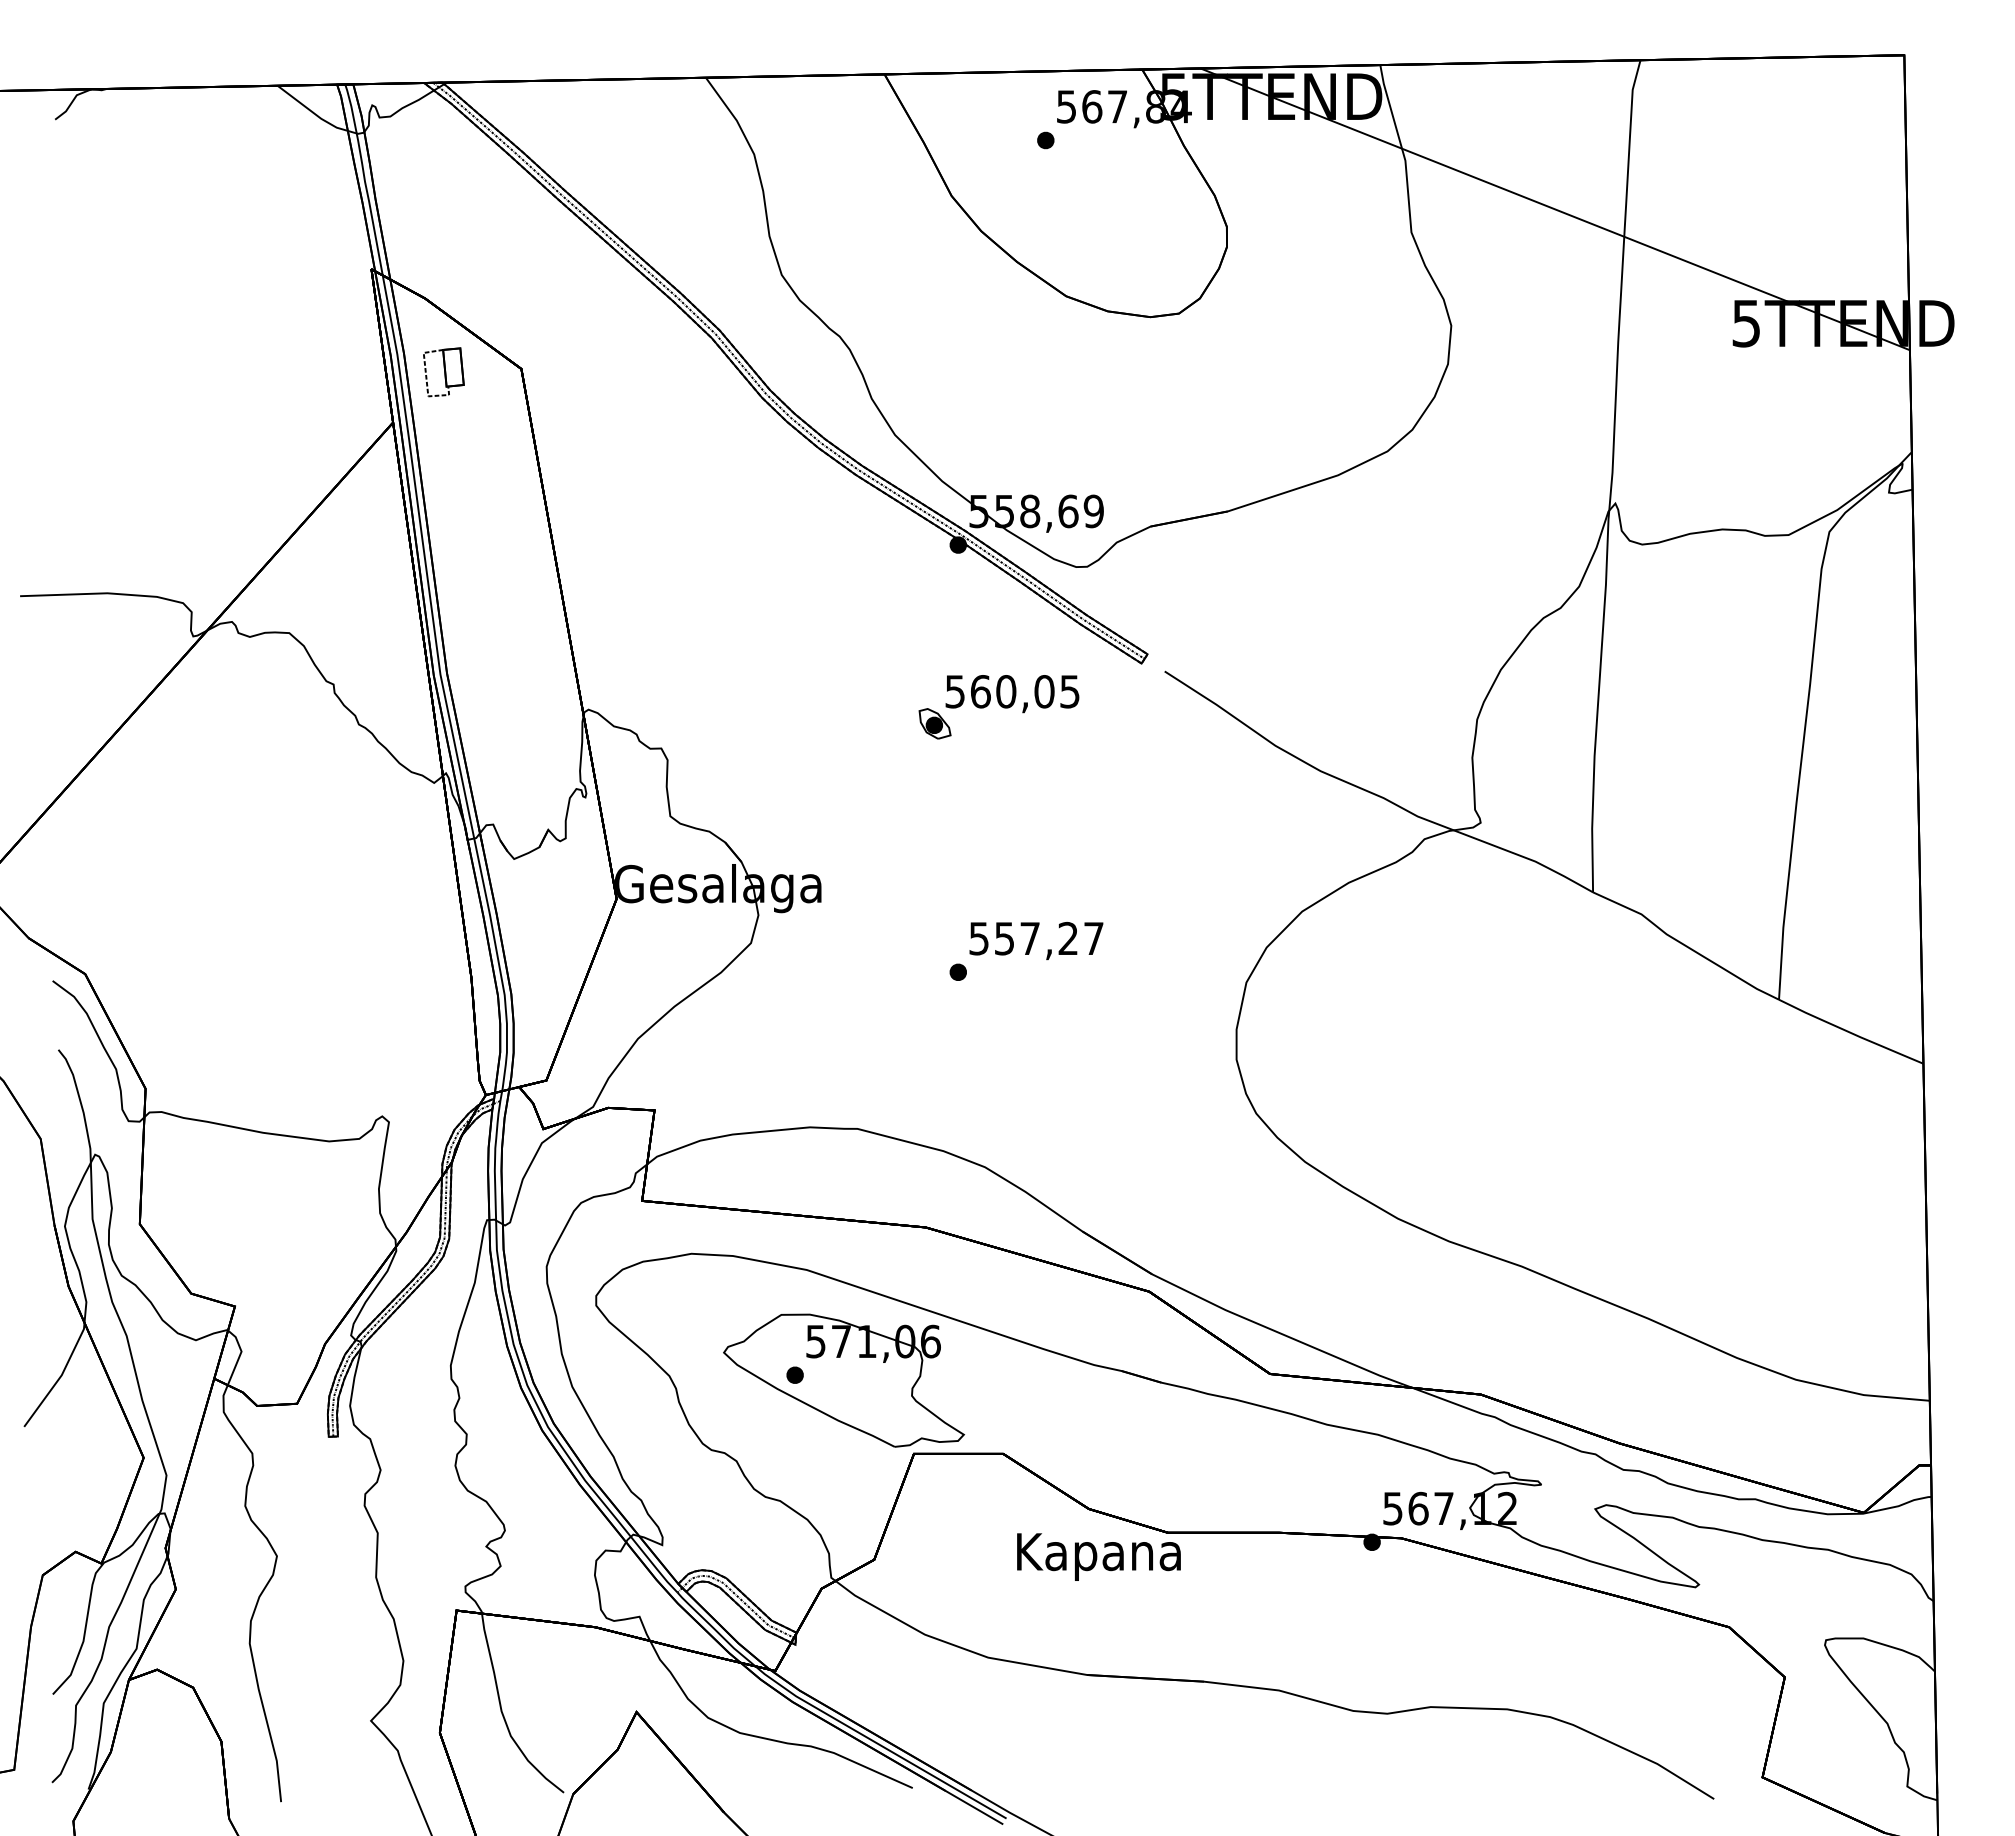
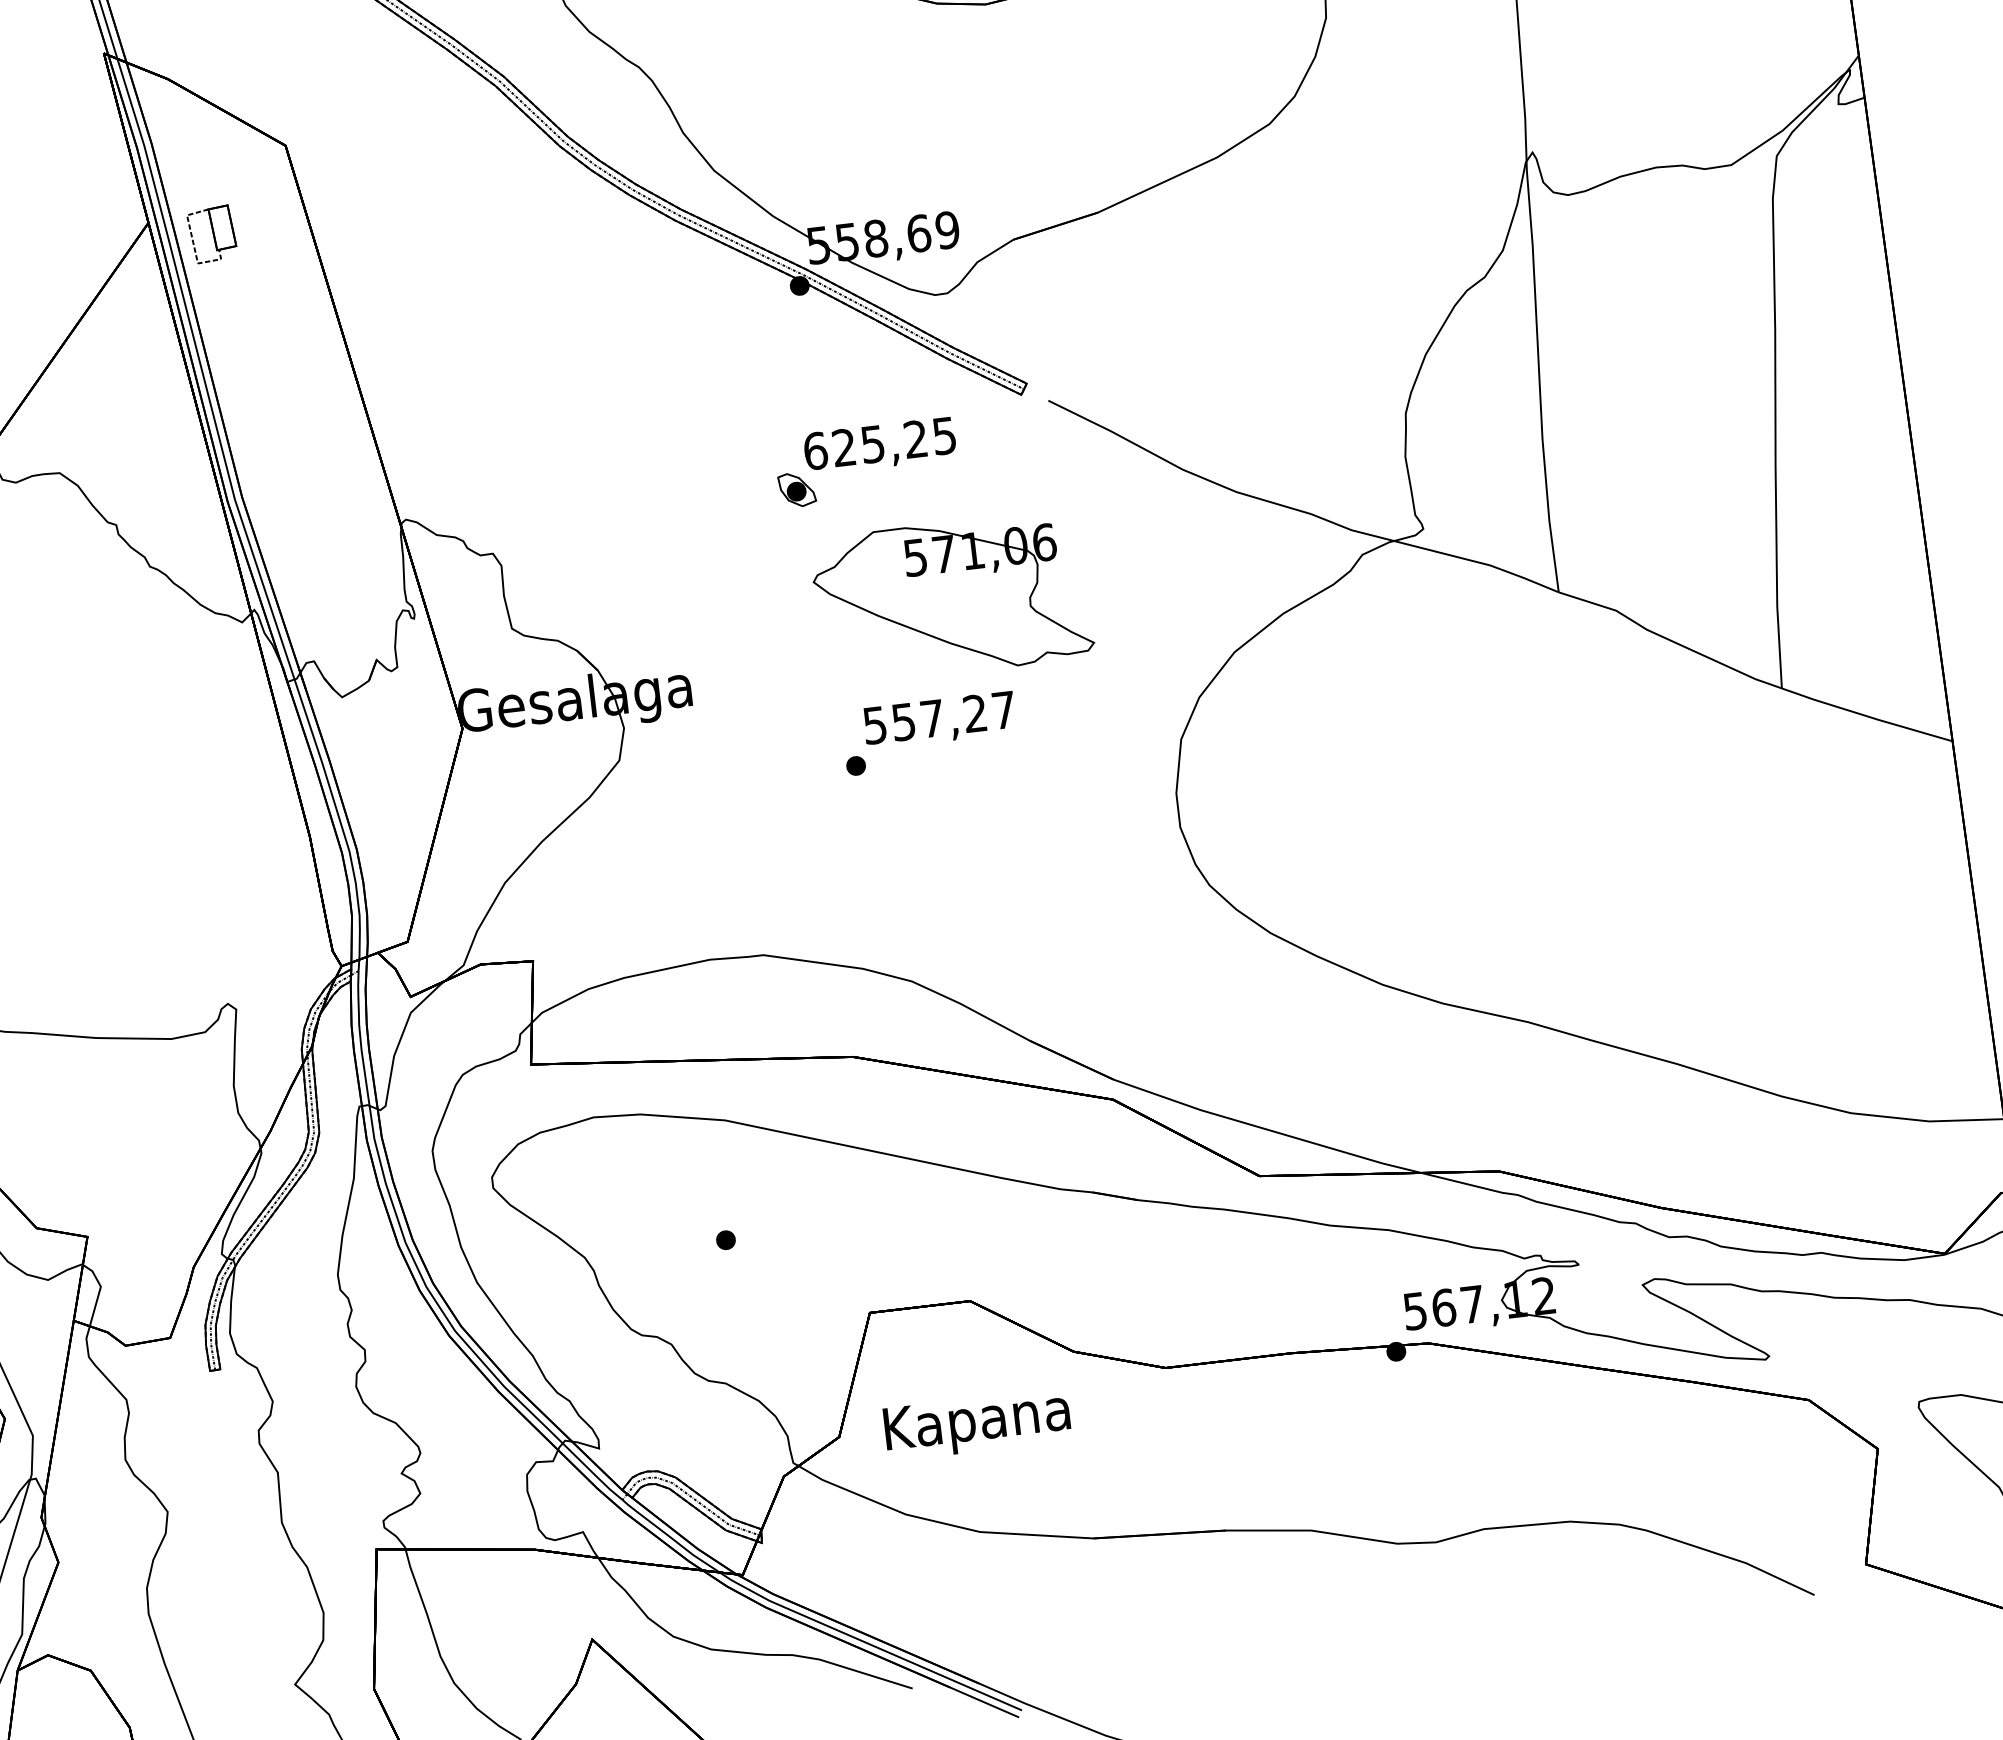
part: (443, 372) -> (211, 234), moved
text: (999, 691) -> (865, 444), 560,05 -> 625,25
part: (844, 1380) -> (952, 597), moved
text: (1098, 1556) -> (976, 1424), moved

